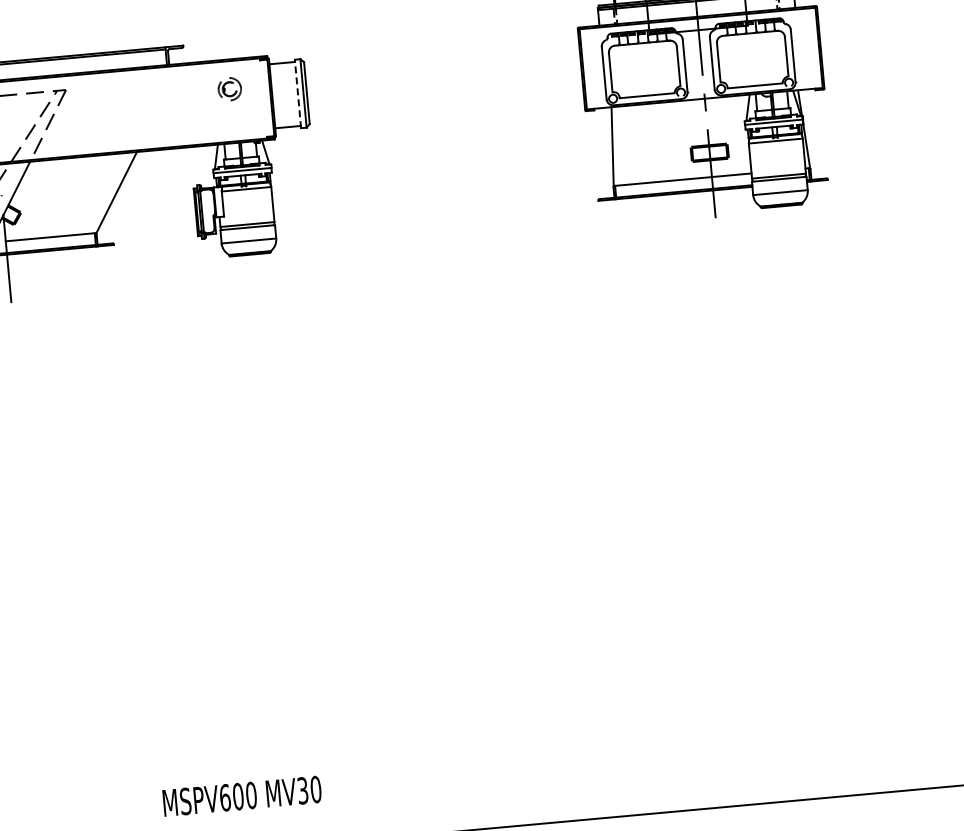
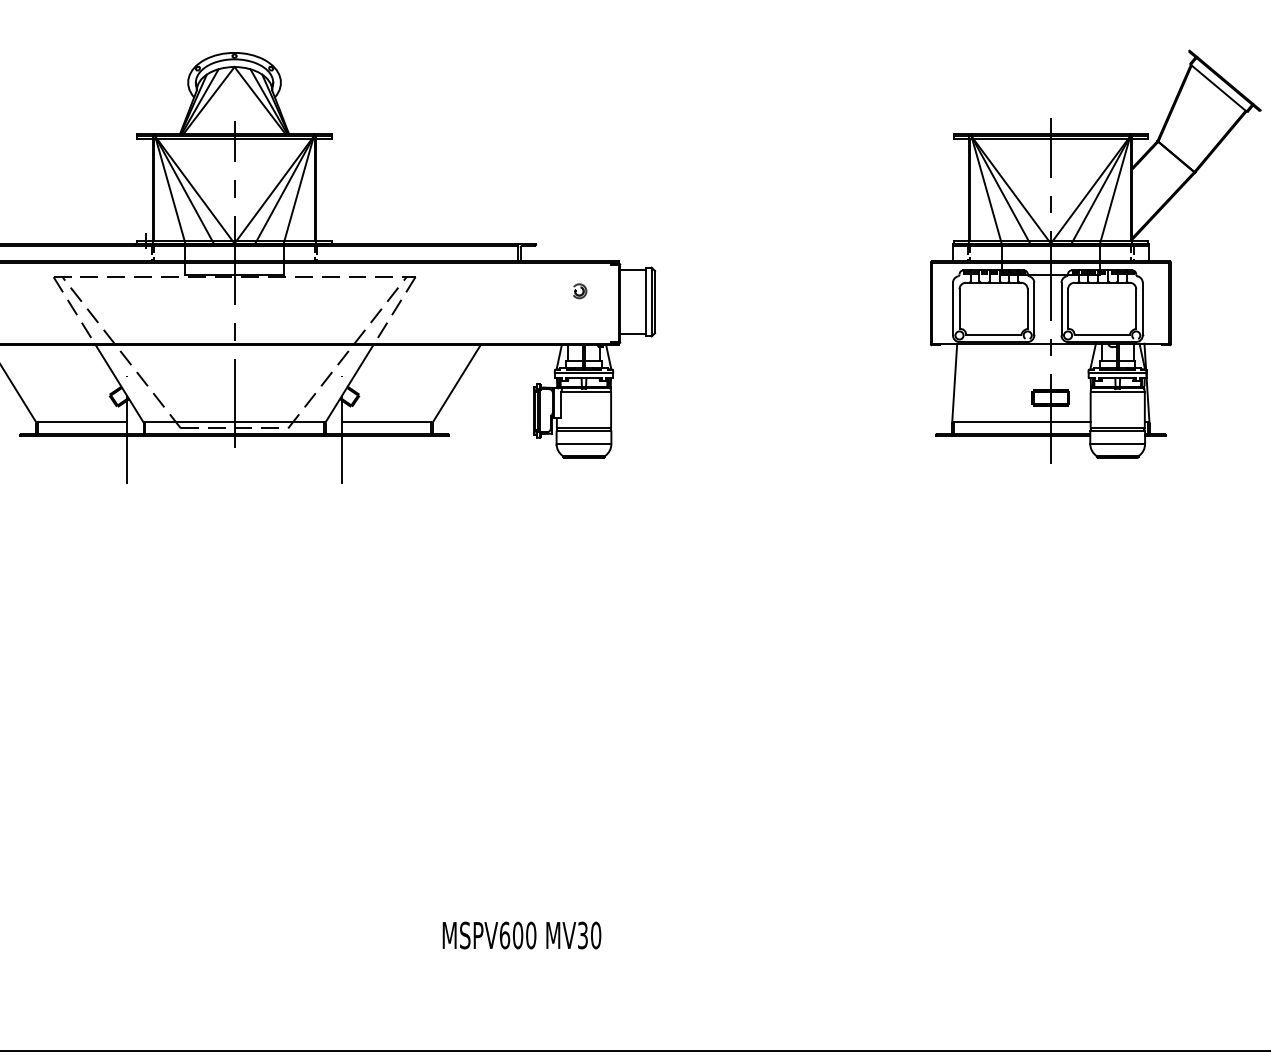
part: (231, 89) -> (580, 291), size x0.62
line: (298, 93) -> (646, 301), dashed -> solid
text: (241, 796) -> (521, 935), moved

